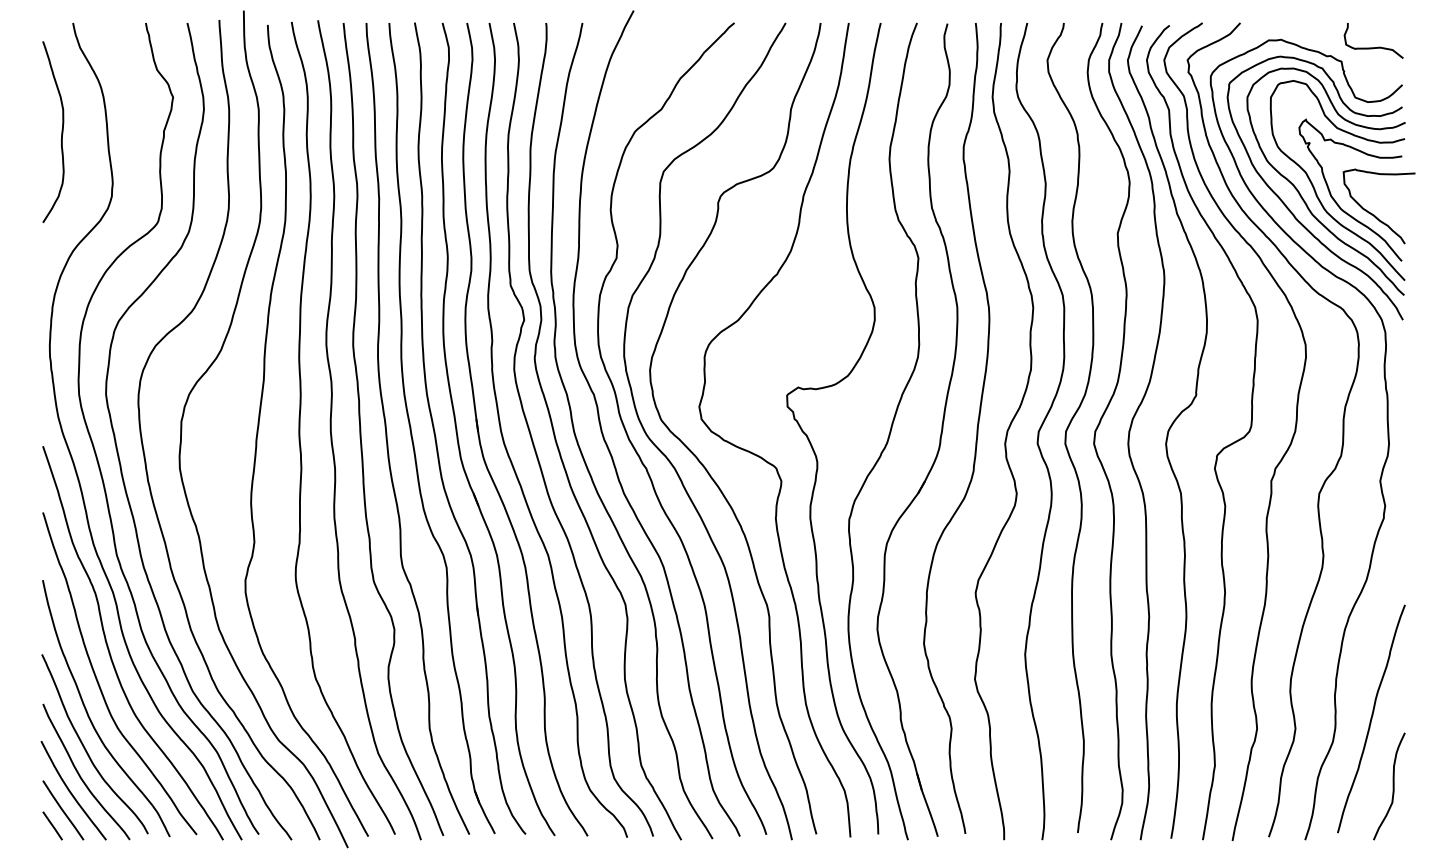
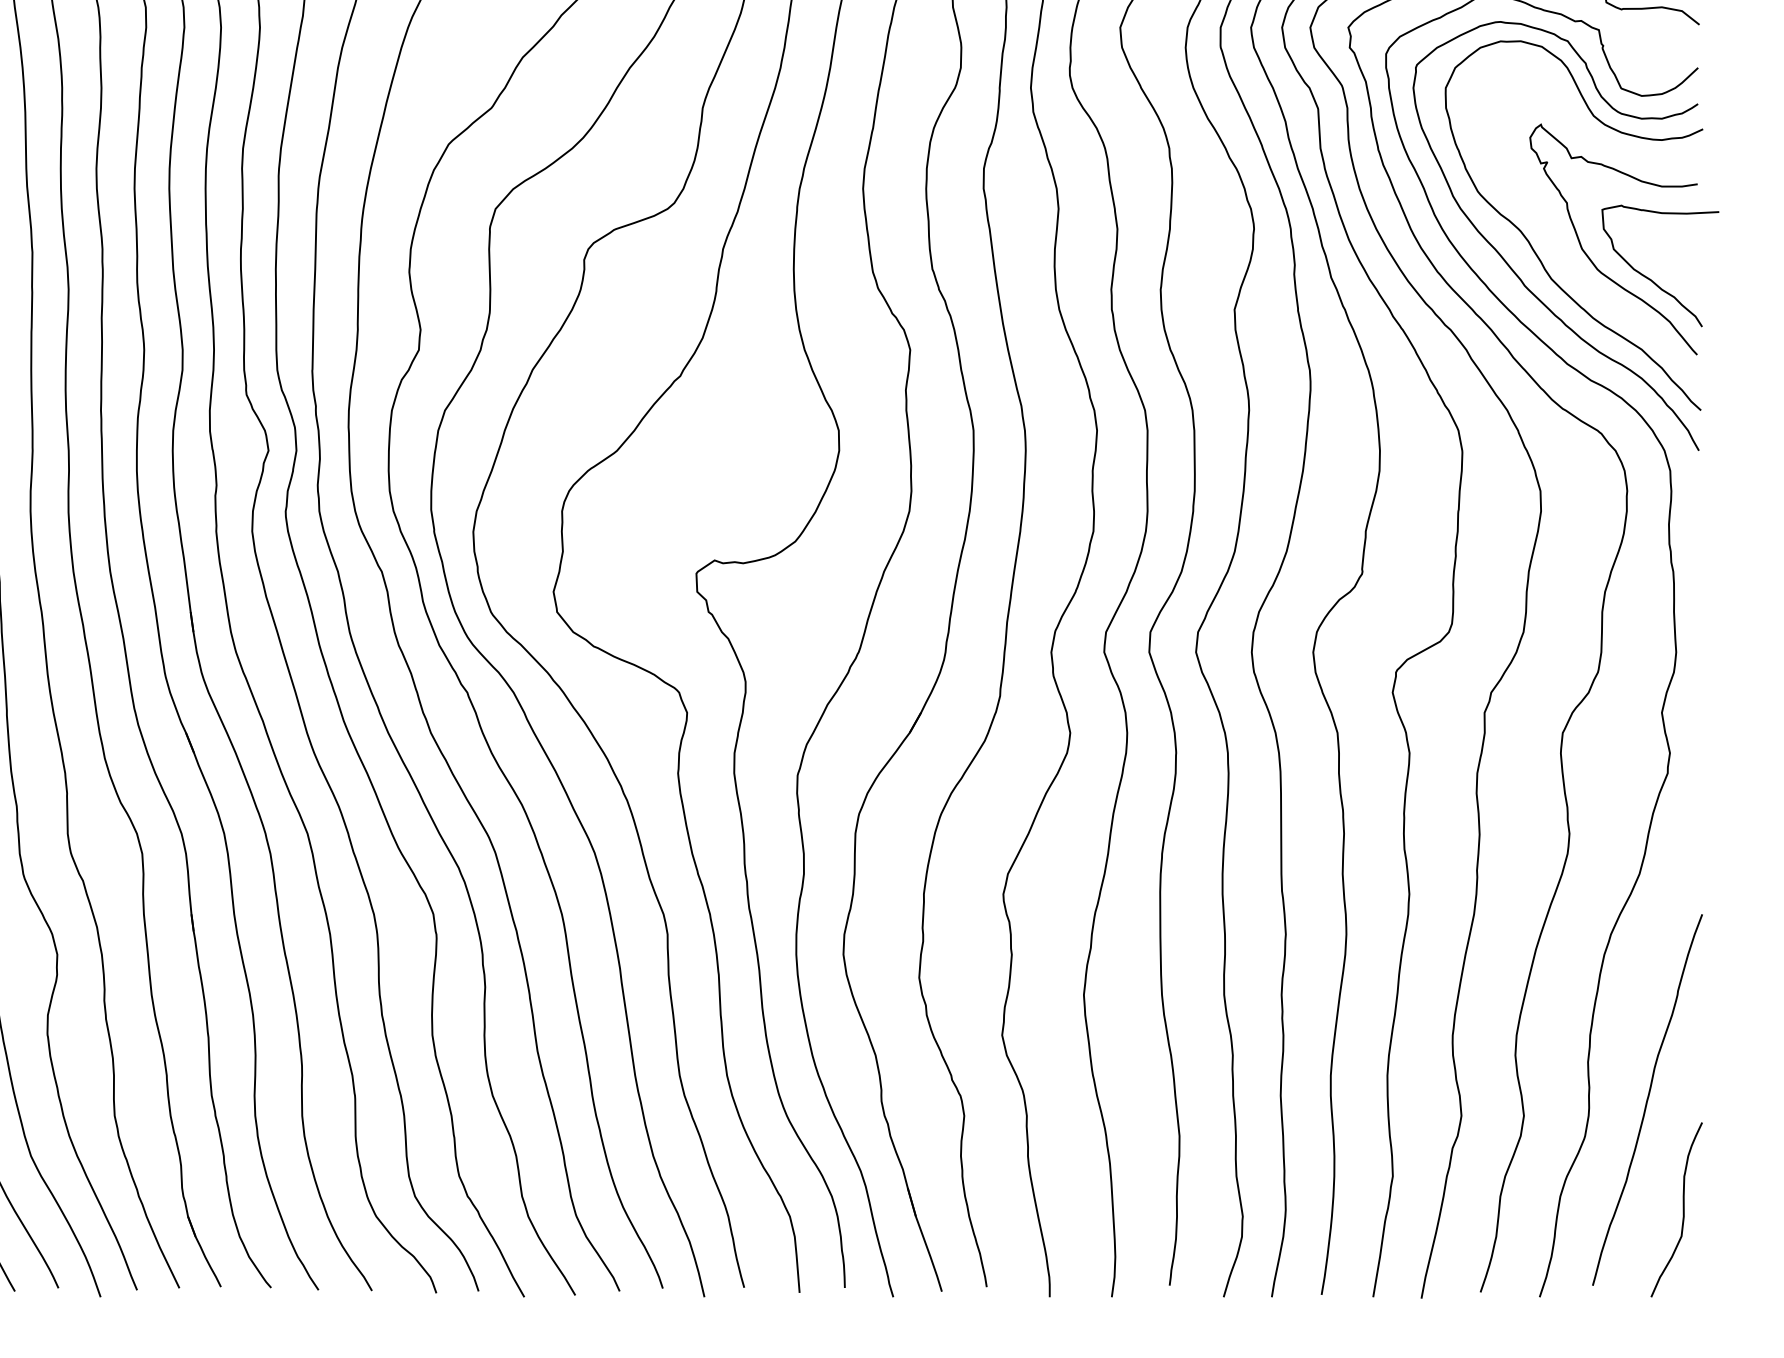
curve: (1316, 191) -> (1558, 241), removed

